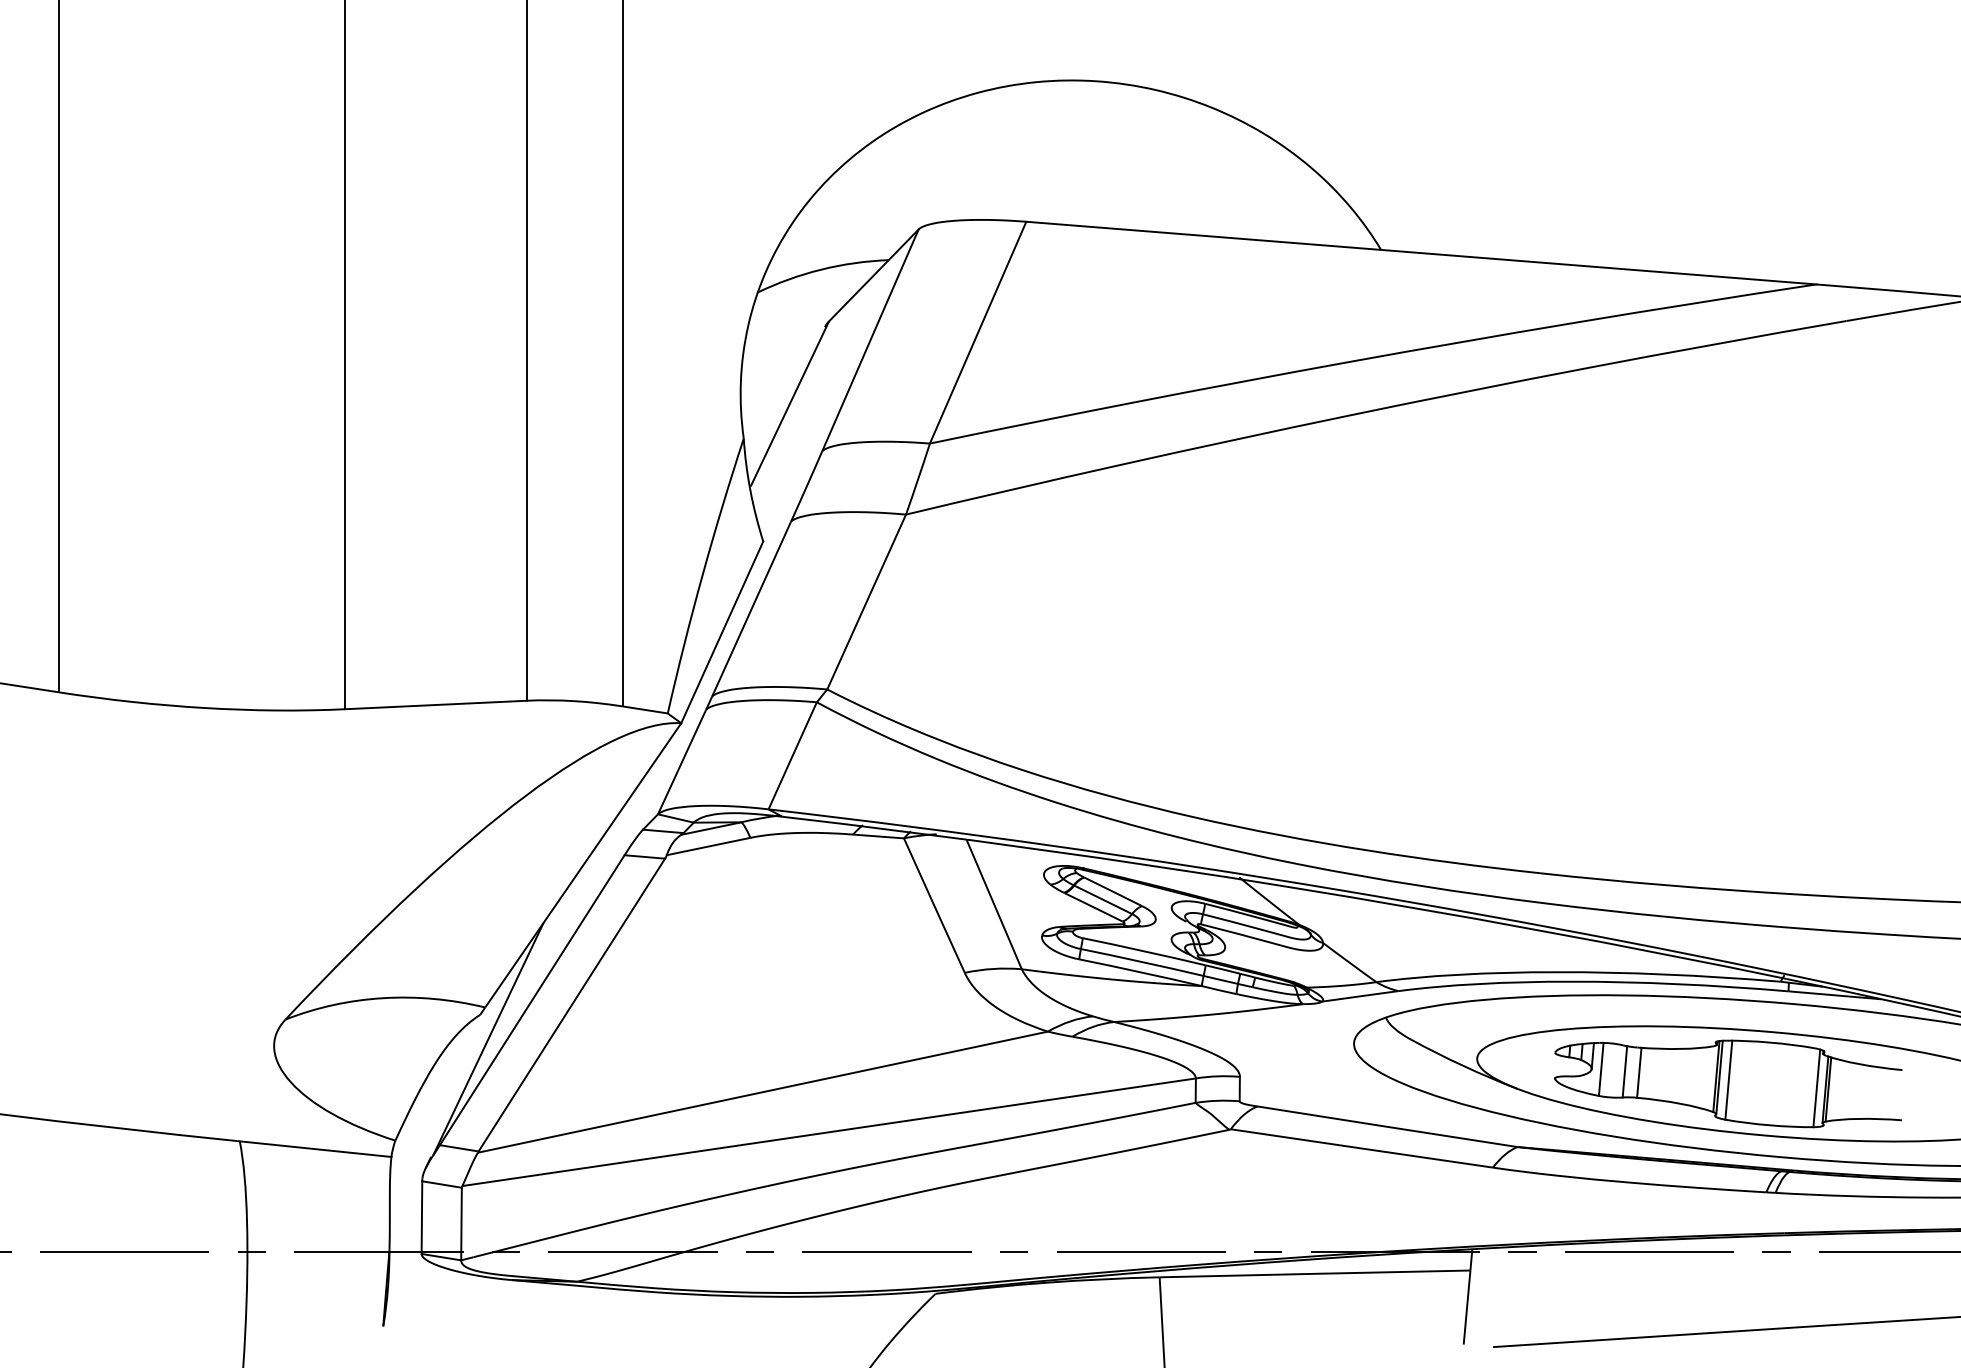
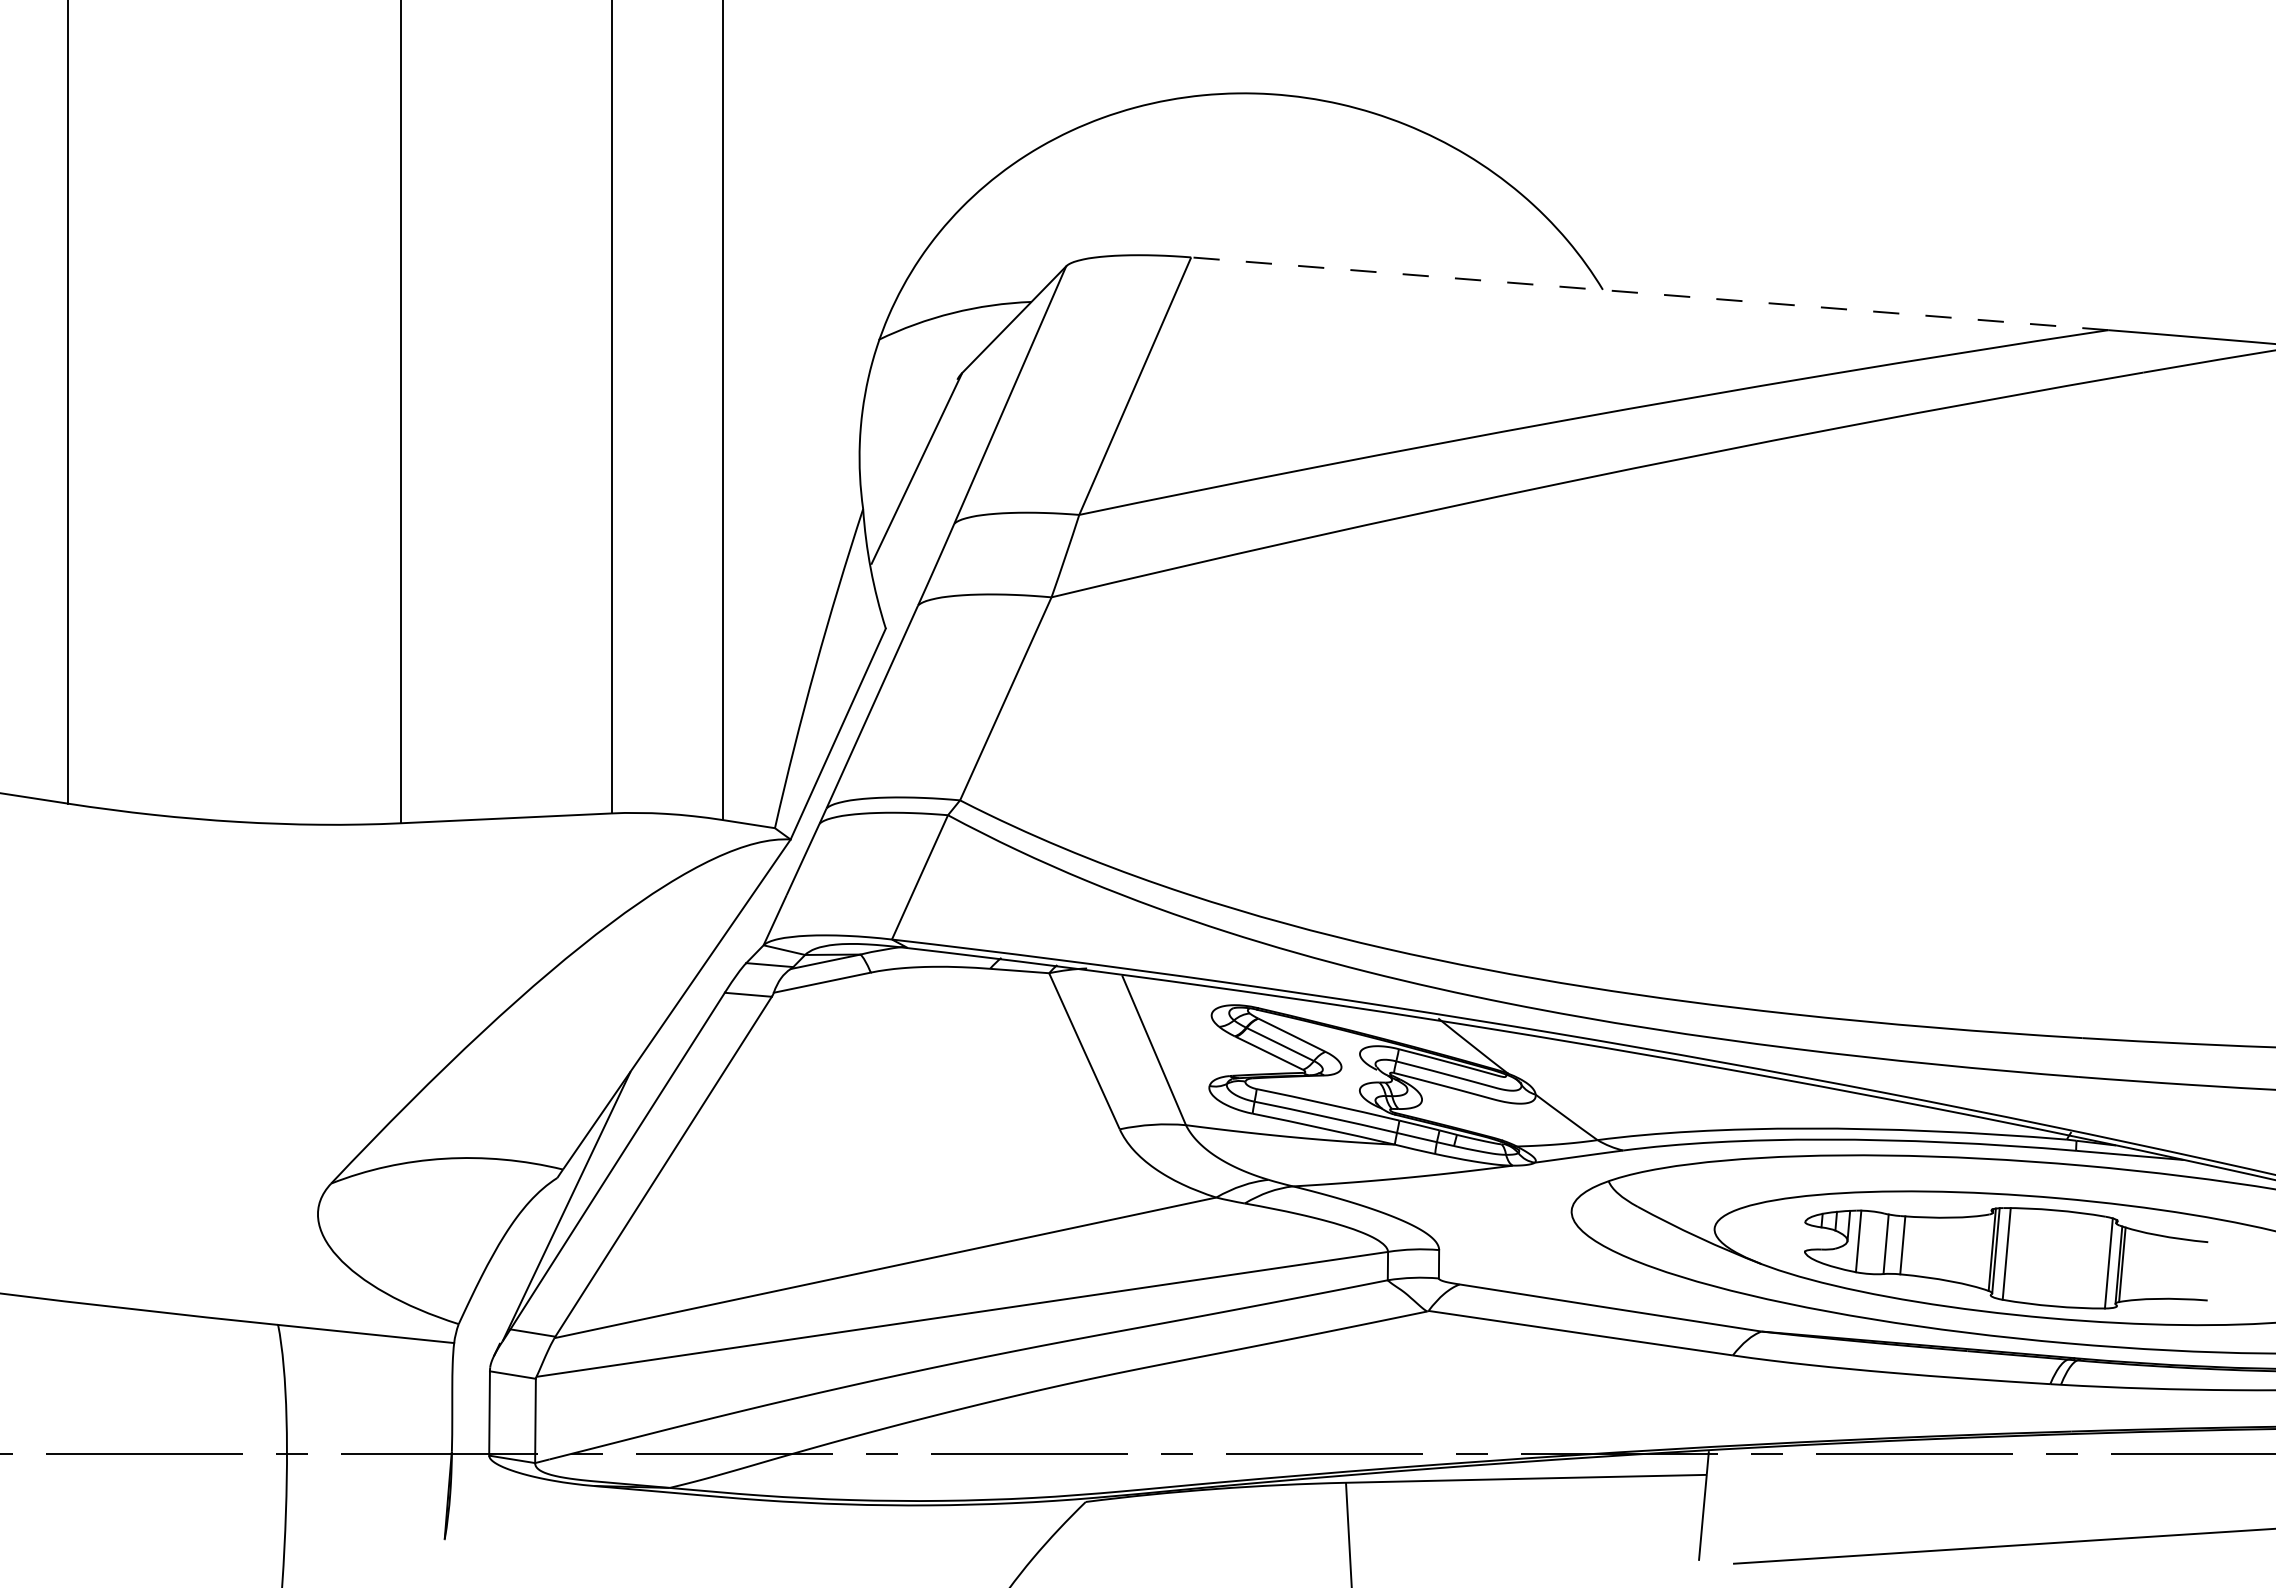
line: (1421, 252) -> (1649, 293), solid -> dashed

